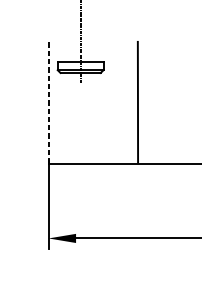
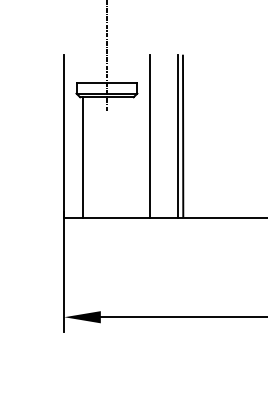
line: (48, 101) -> (64, 135), dashed -> solid
line: (112, 101) -> (149, 135), added
line: (134, 101) -> (178, 135), added
line: (63, 118) -> (83, 157), added

